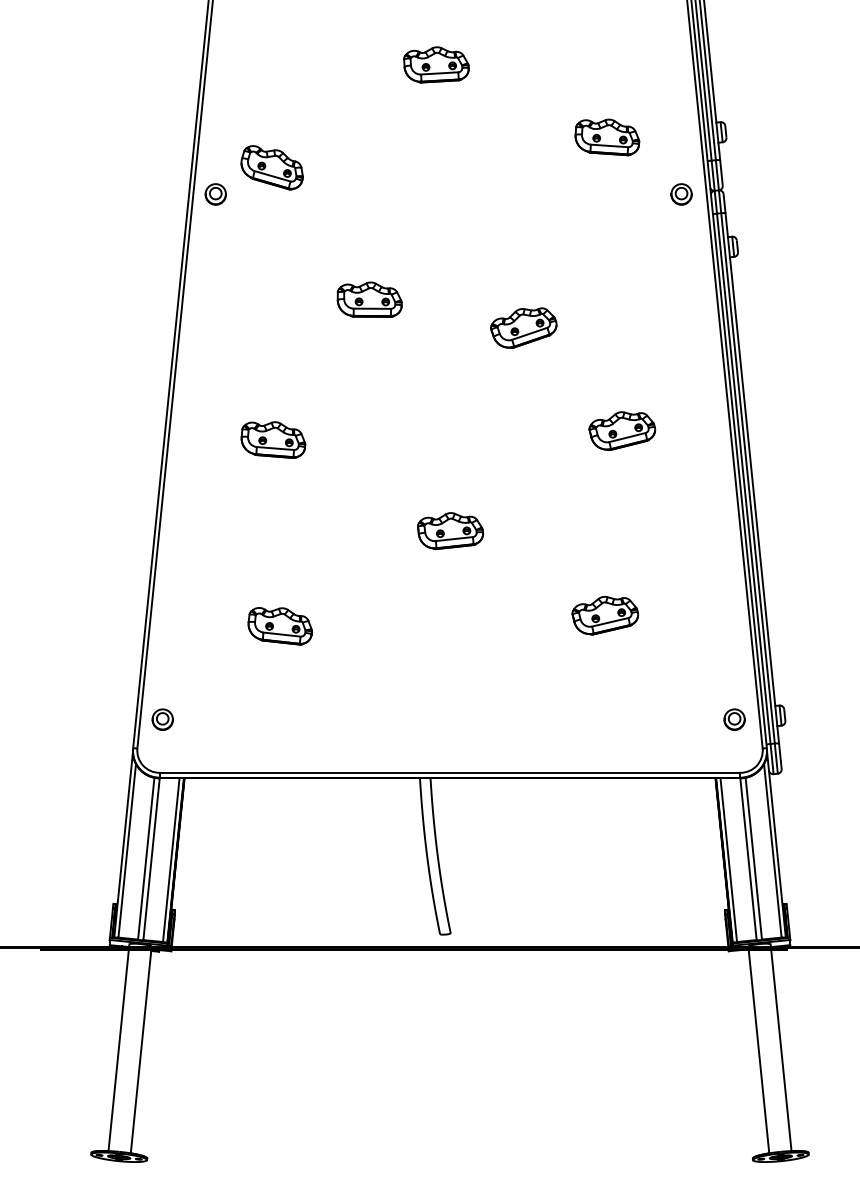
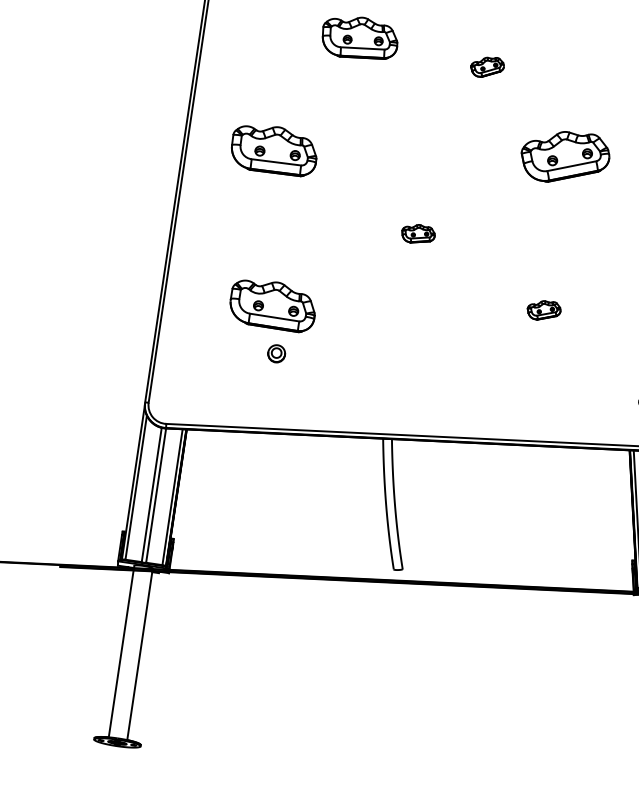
part: (369, 299) -> (359, 37), size x1.4
part: (523, 327) -> (487, 66), size x0.6
part: (622, 430) -> (565, 156), size x1.6
part: (273, 439) -> (274, 150), size x1.6
part: (450, 531) -> (418, 234), size x0.6
part: (605, 615) -> (544, 310), size x0.6
part: (279, 626) -> (271, 306), size x1.6
part: (162, 719) -> (276, 353), moved

